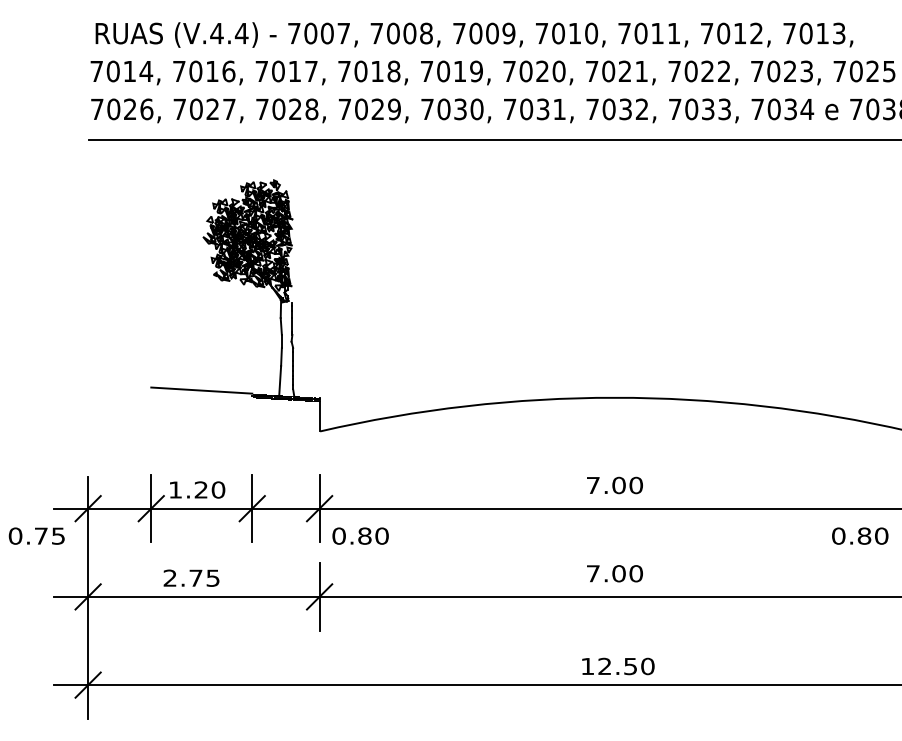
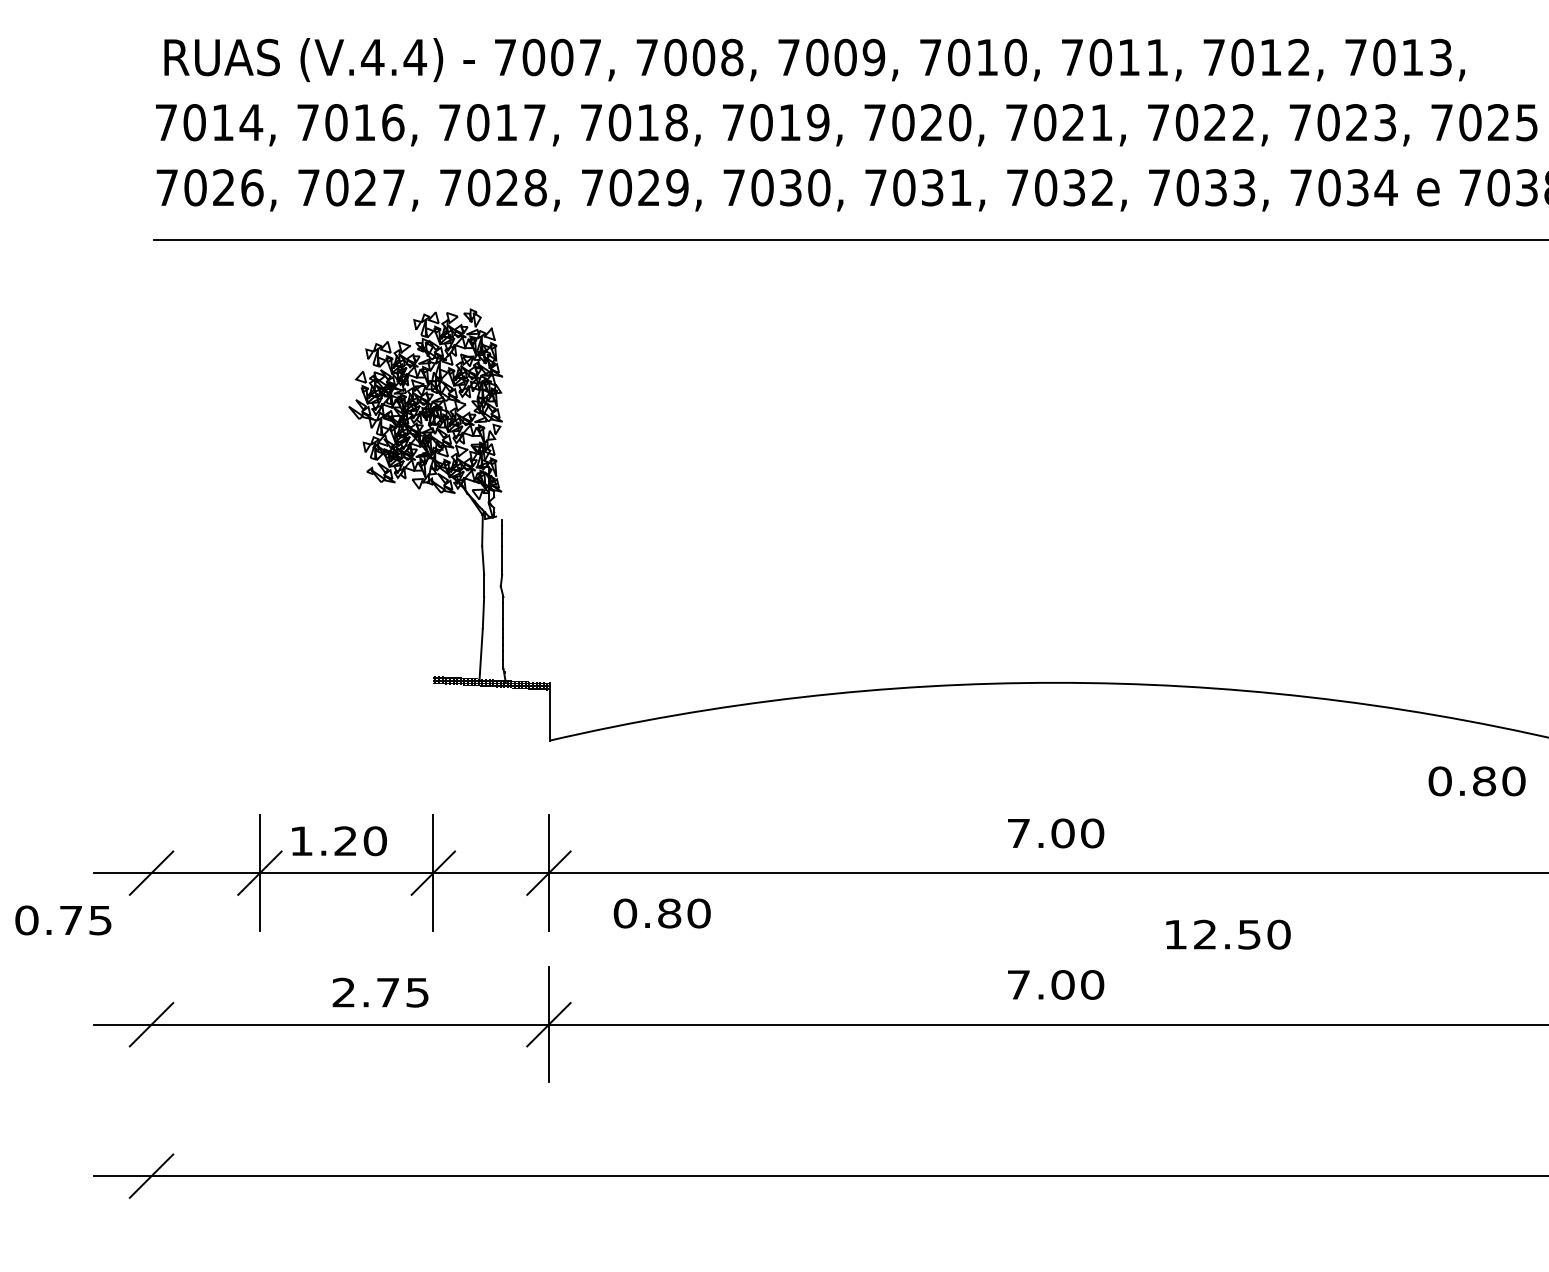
line: (201, 390) -> (346, 670), removed
text: (360, 535) -> (662, 912), moved
text: (860, 535) -> (1477, 780), moved
text: (191, 577) -> (380, 991), moved
line: (88, 597) -> (152, 1025), removed
text: (618, 666) -> (1228, 934), moved

